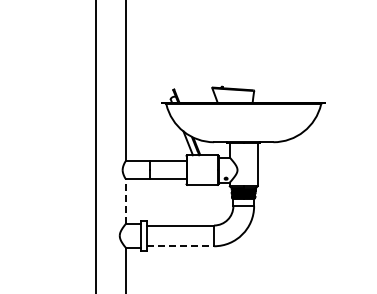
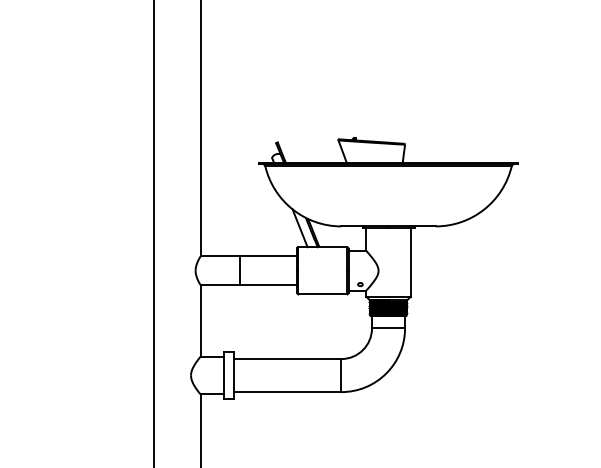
line: (125, 201) -> (200, 320), dashed -> solid
line: (180, 246) -> (287, 392), dashed -> solid

